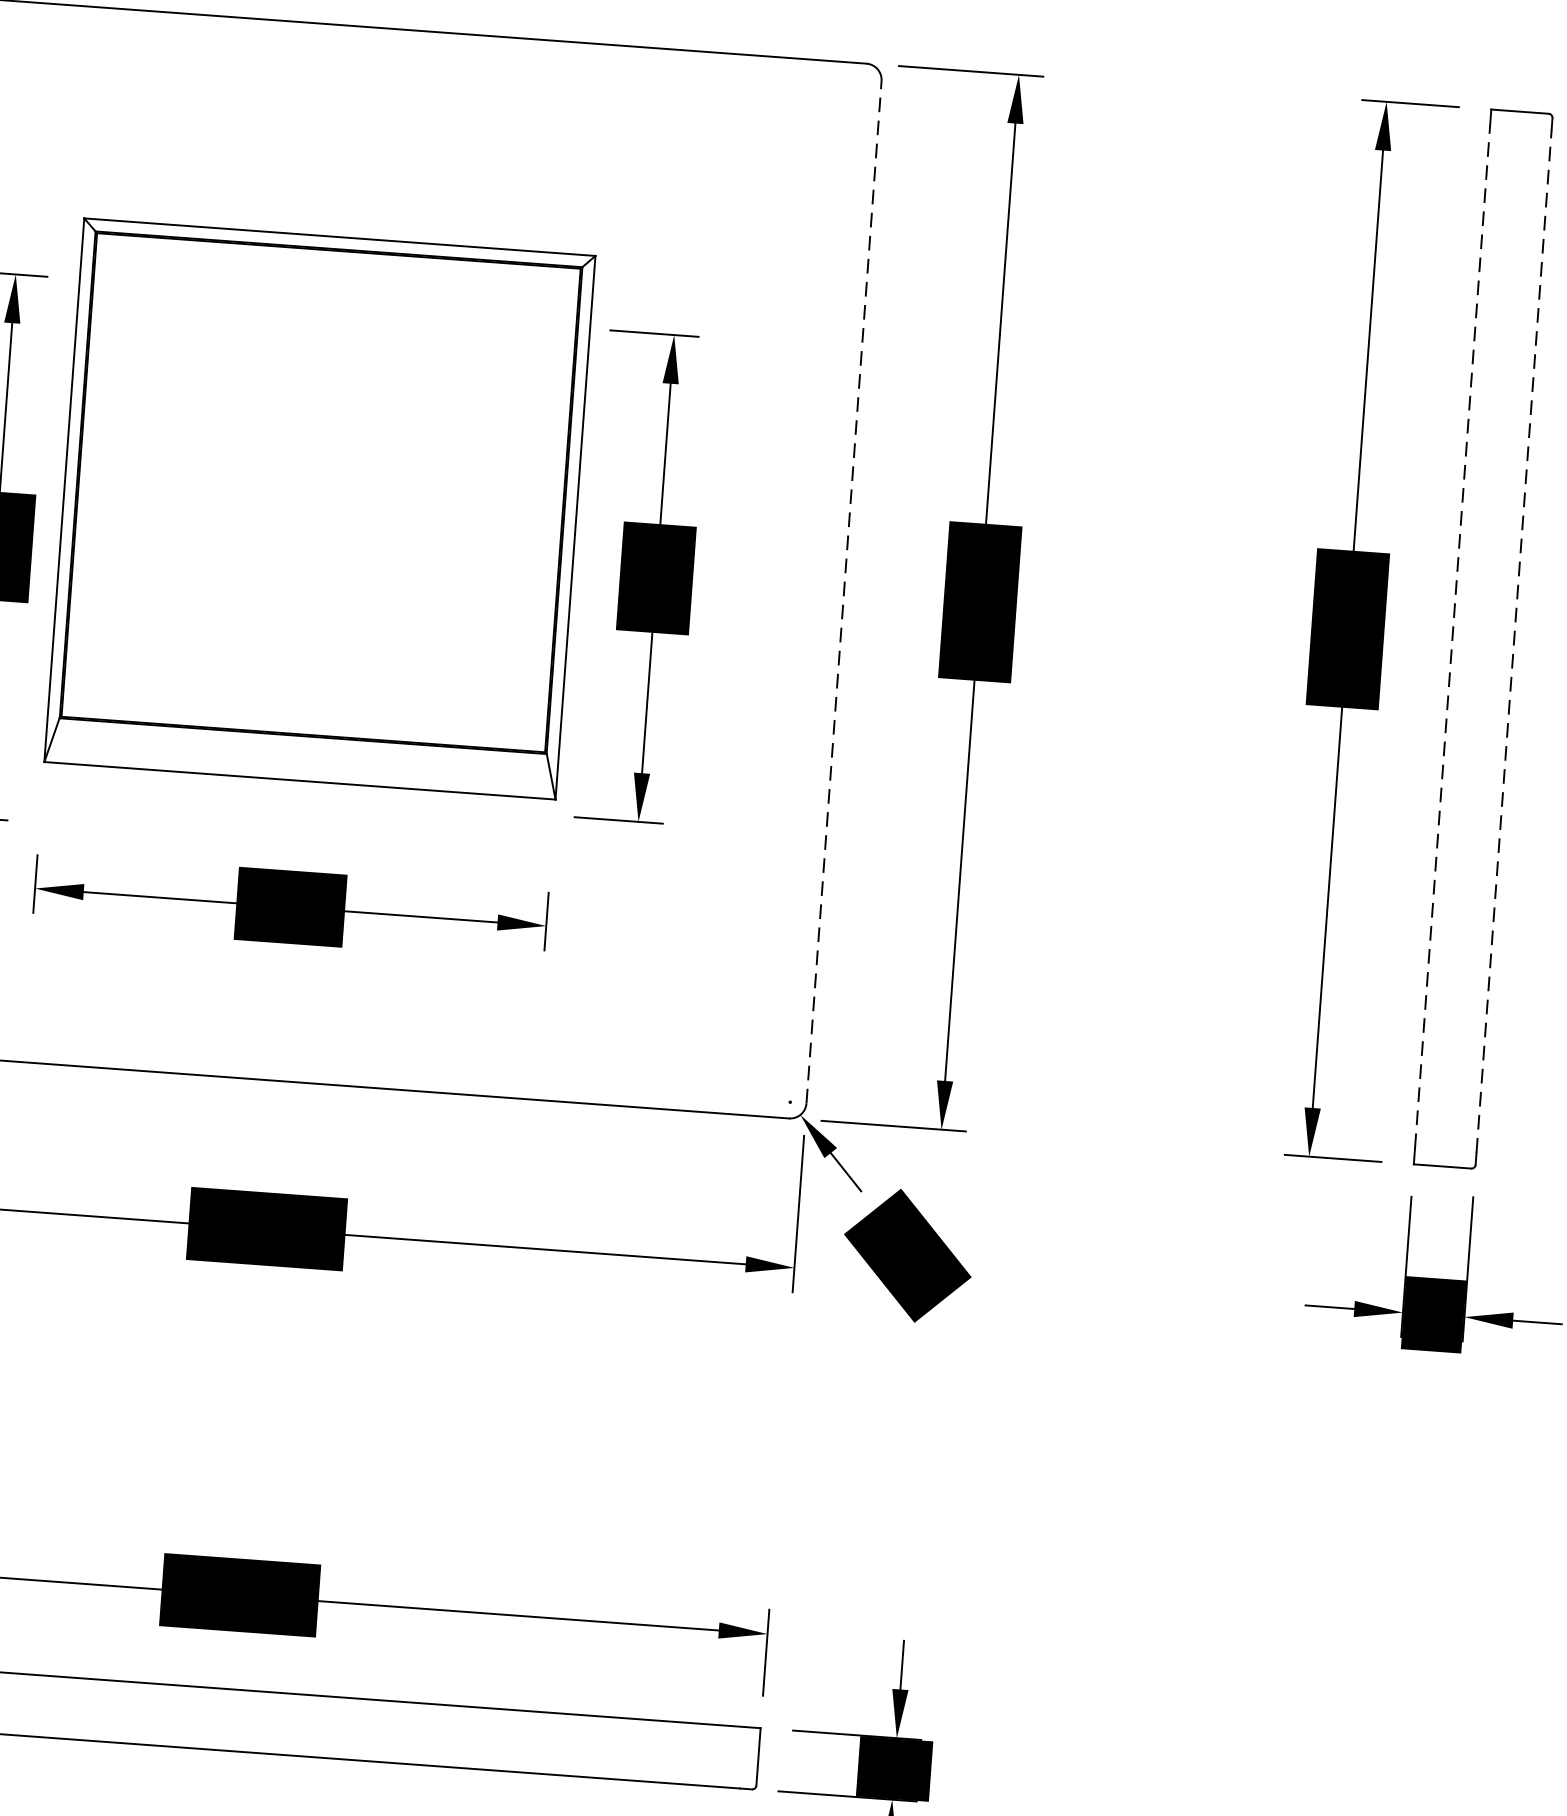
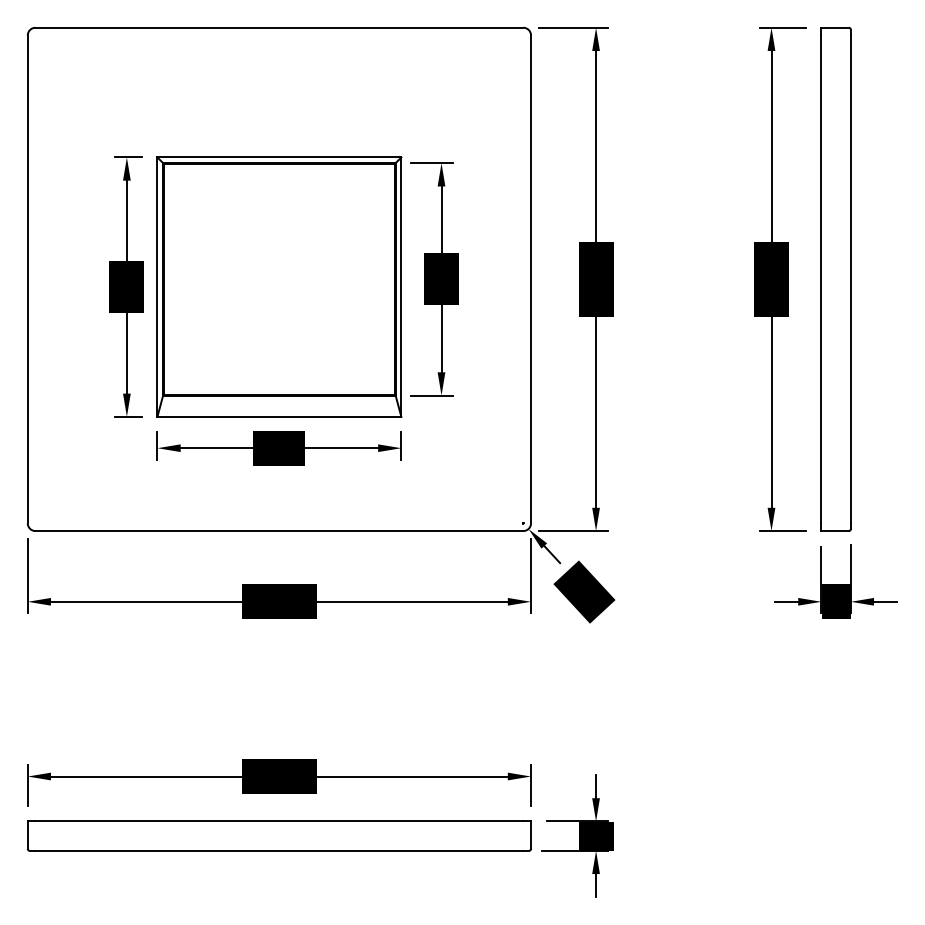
part: (320, 507) -> (279, 286), moved
line: (844, 592) -> (531, 279), dashed -> solid
line: (1452, 637) -> (821, 279), dashed -> solid
line: (1513, 641) -> (850, 279), dashed -> solid

